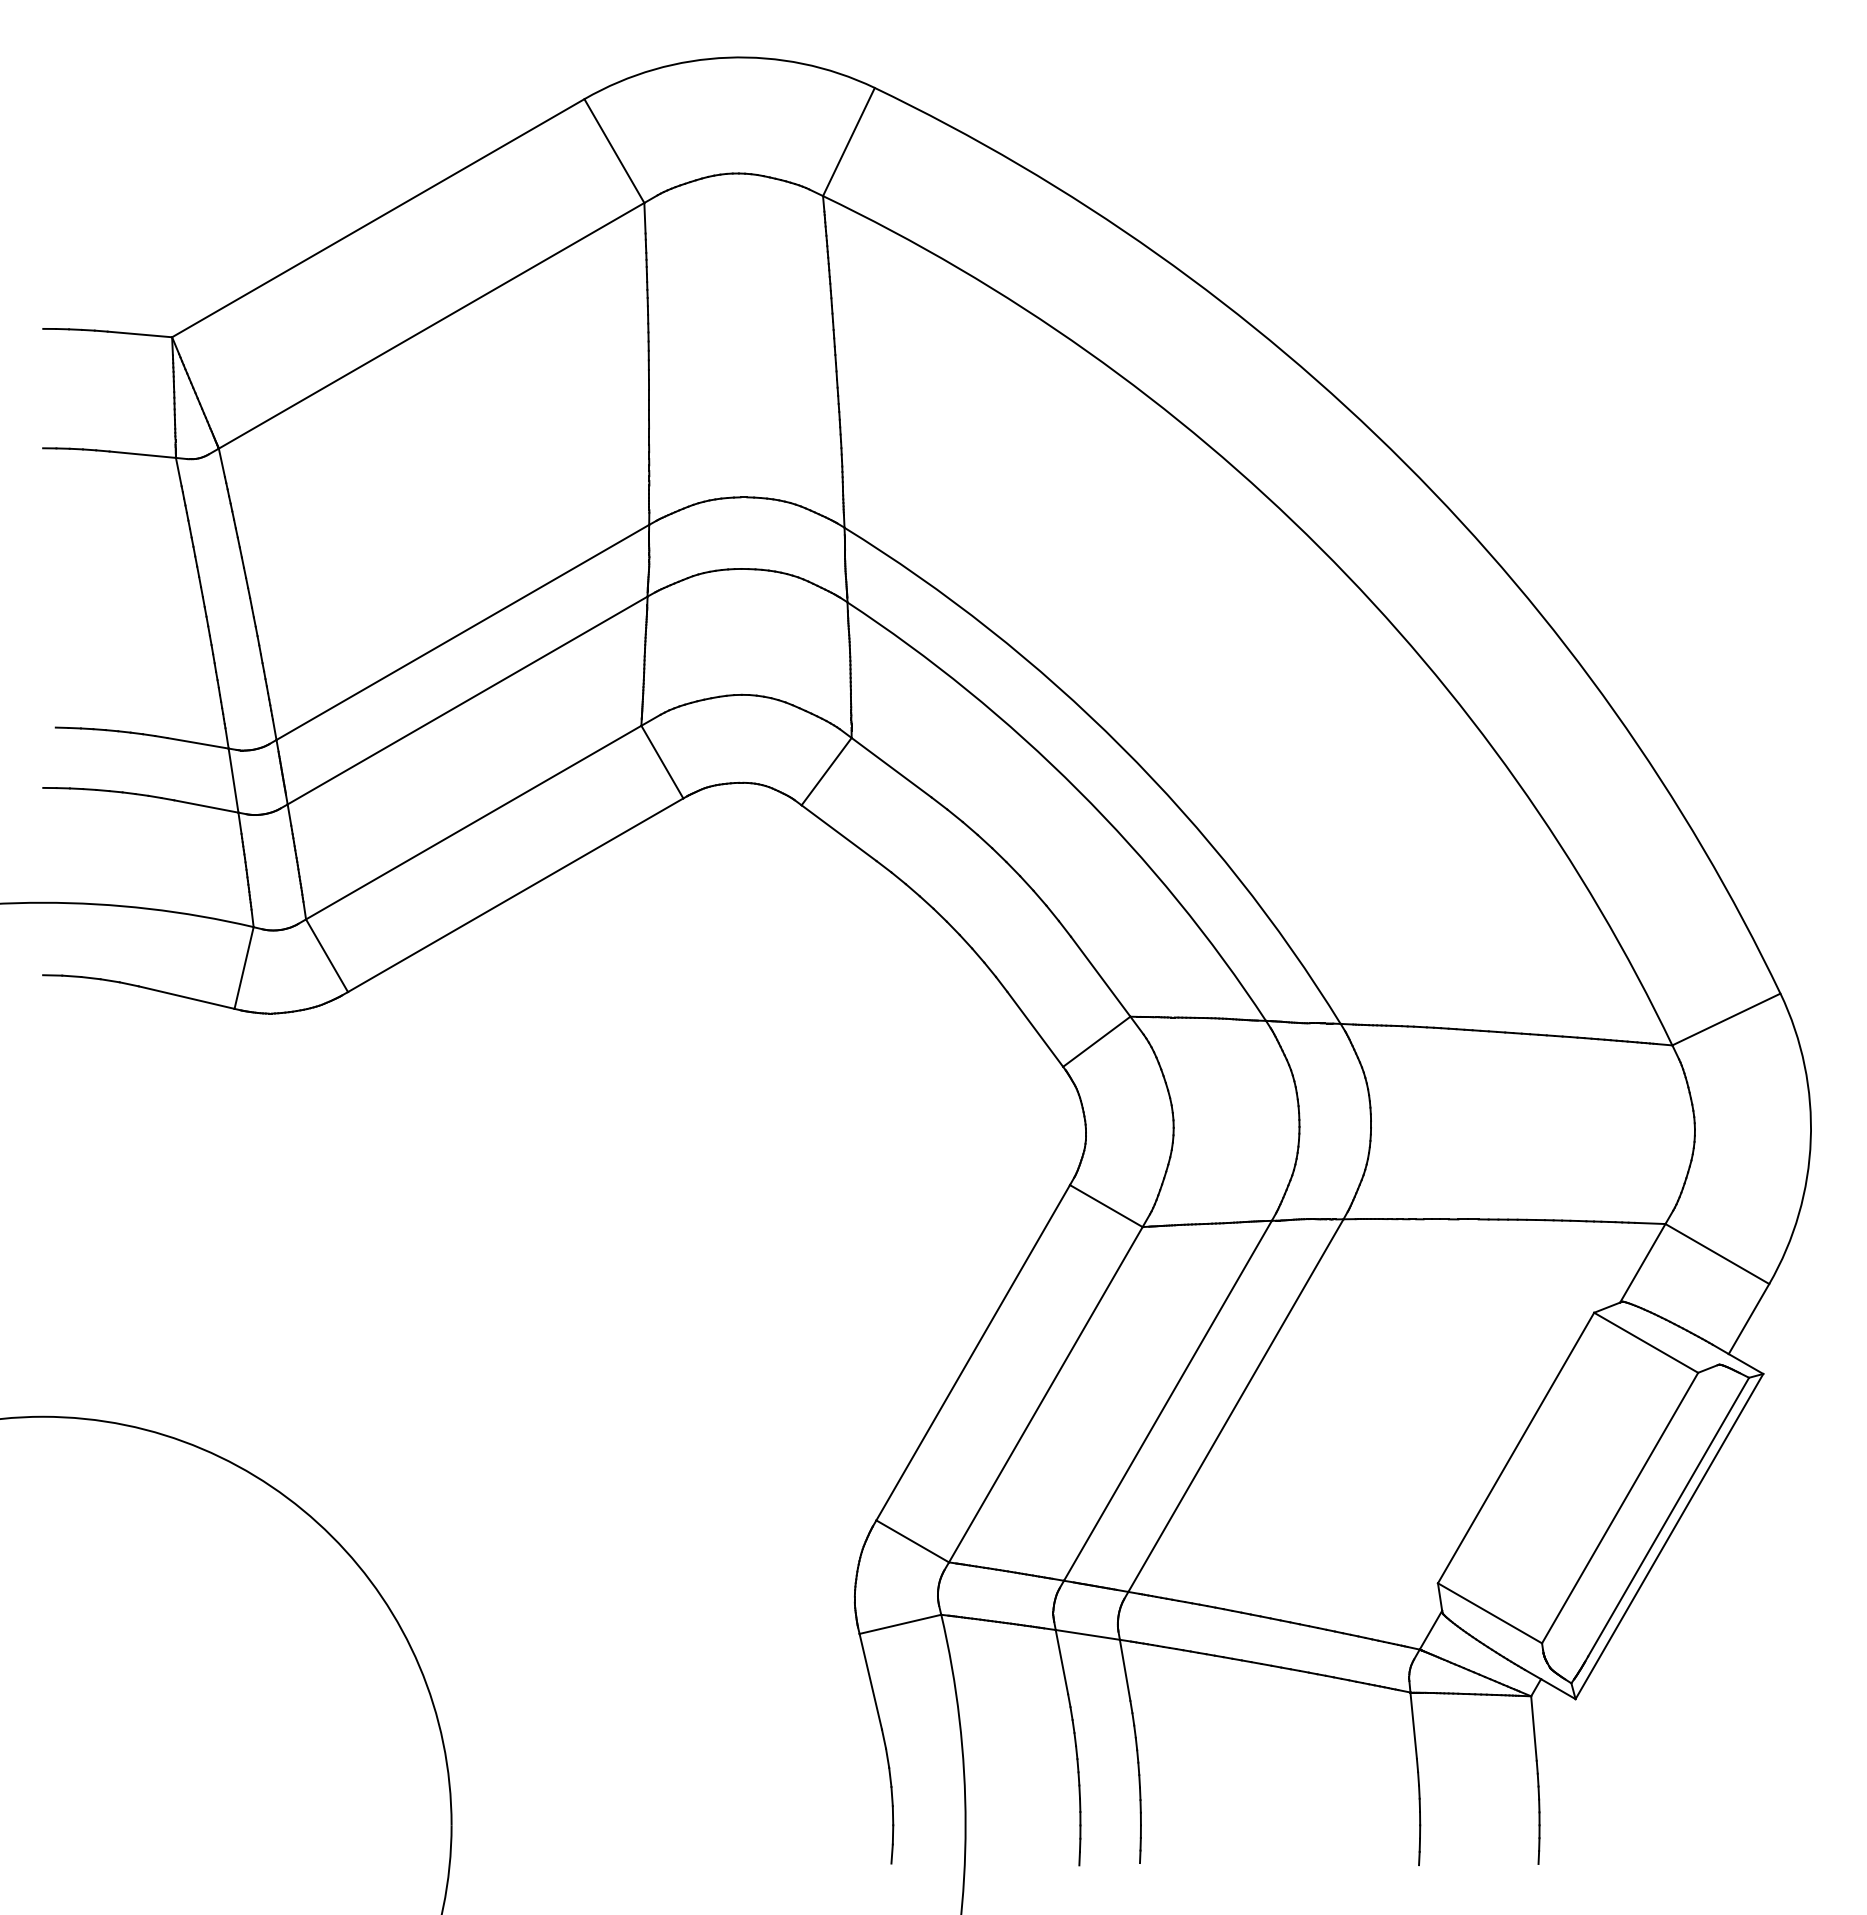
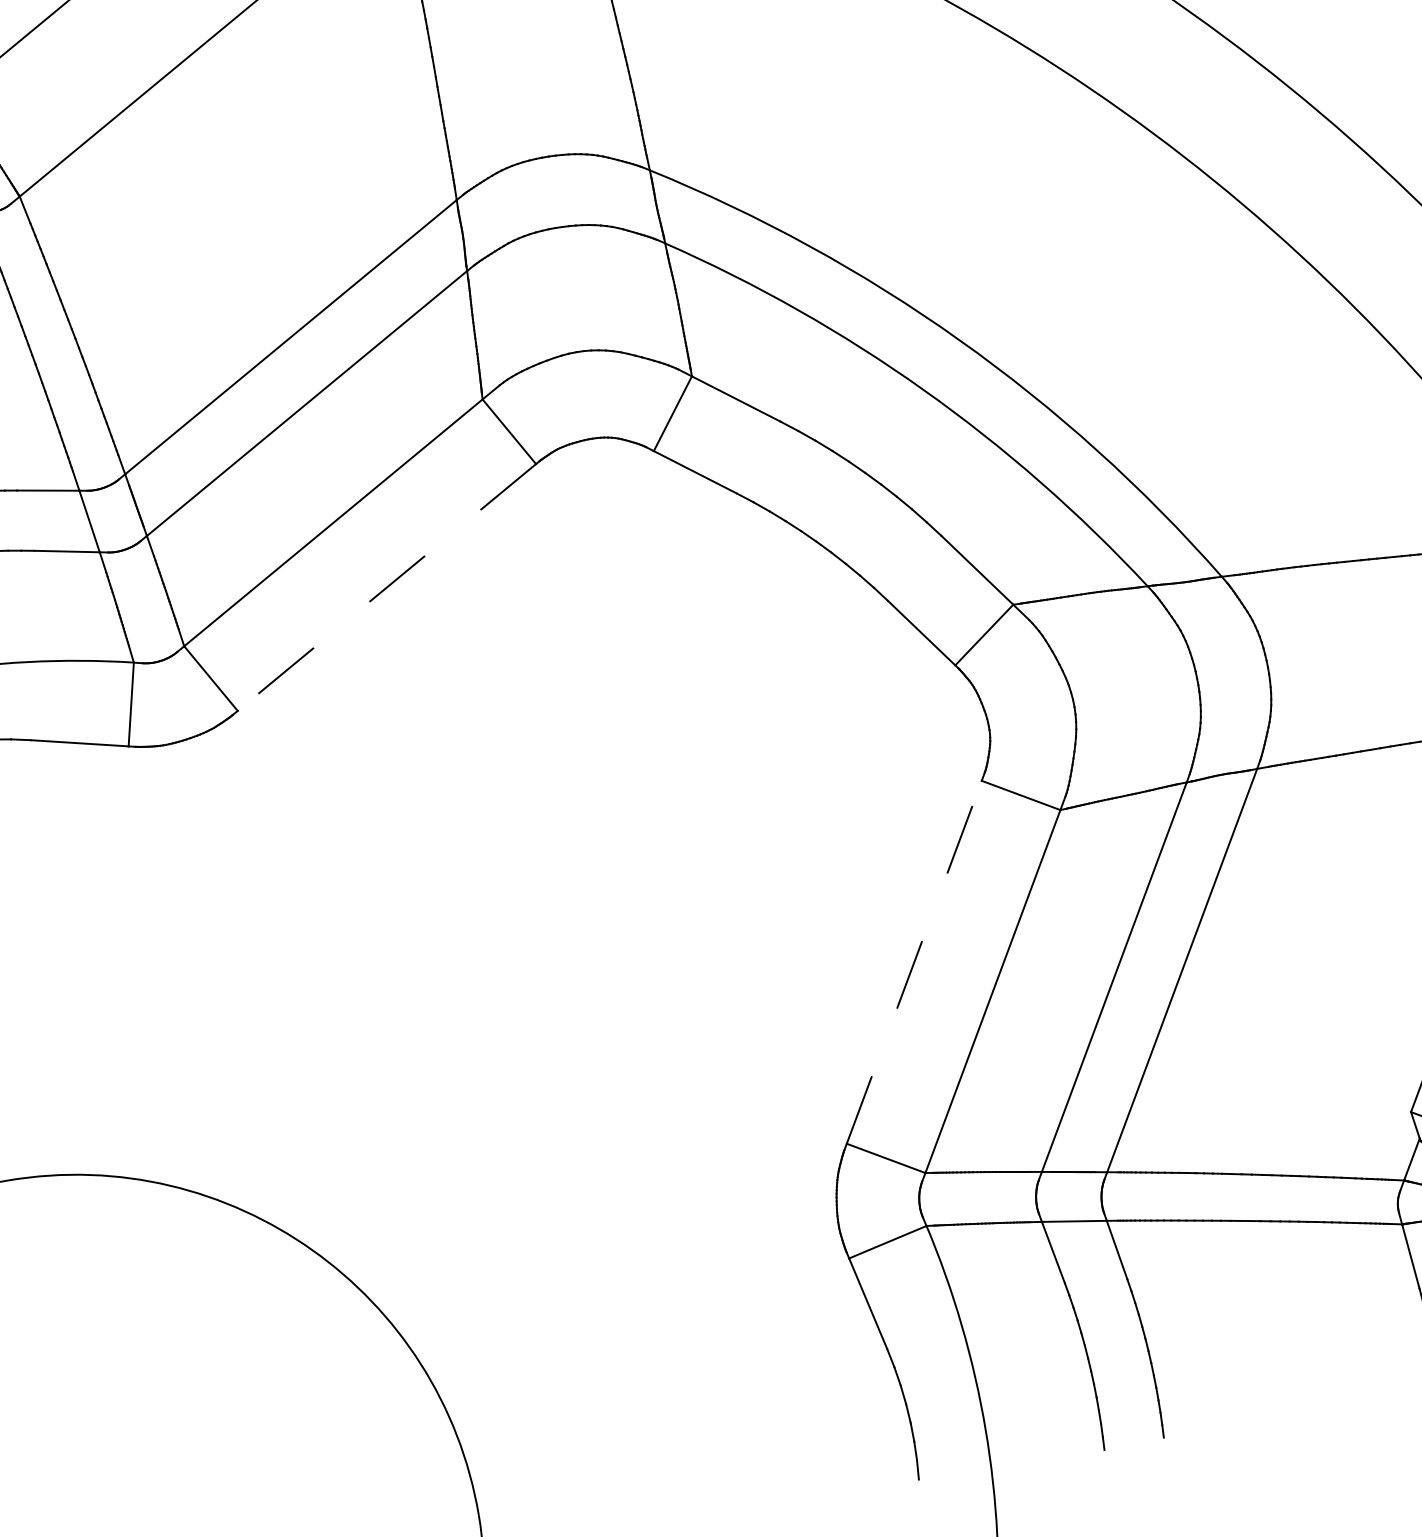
line: (515, 895) -> (386, 587), solid -> dashed
line: (973, 1352) -> (914, 961), solid -> dashed

